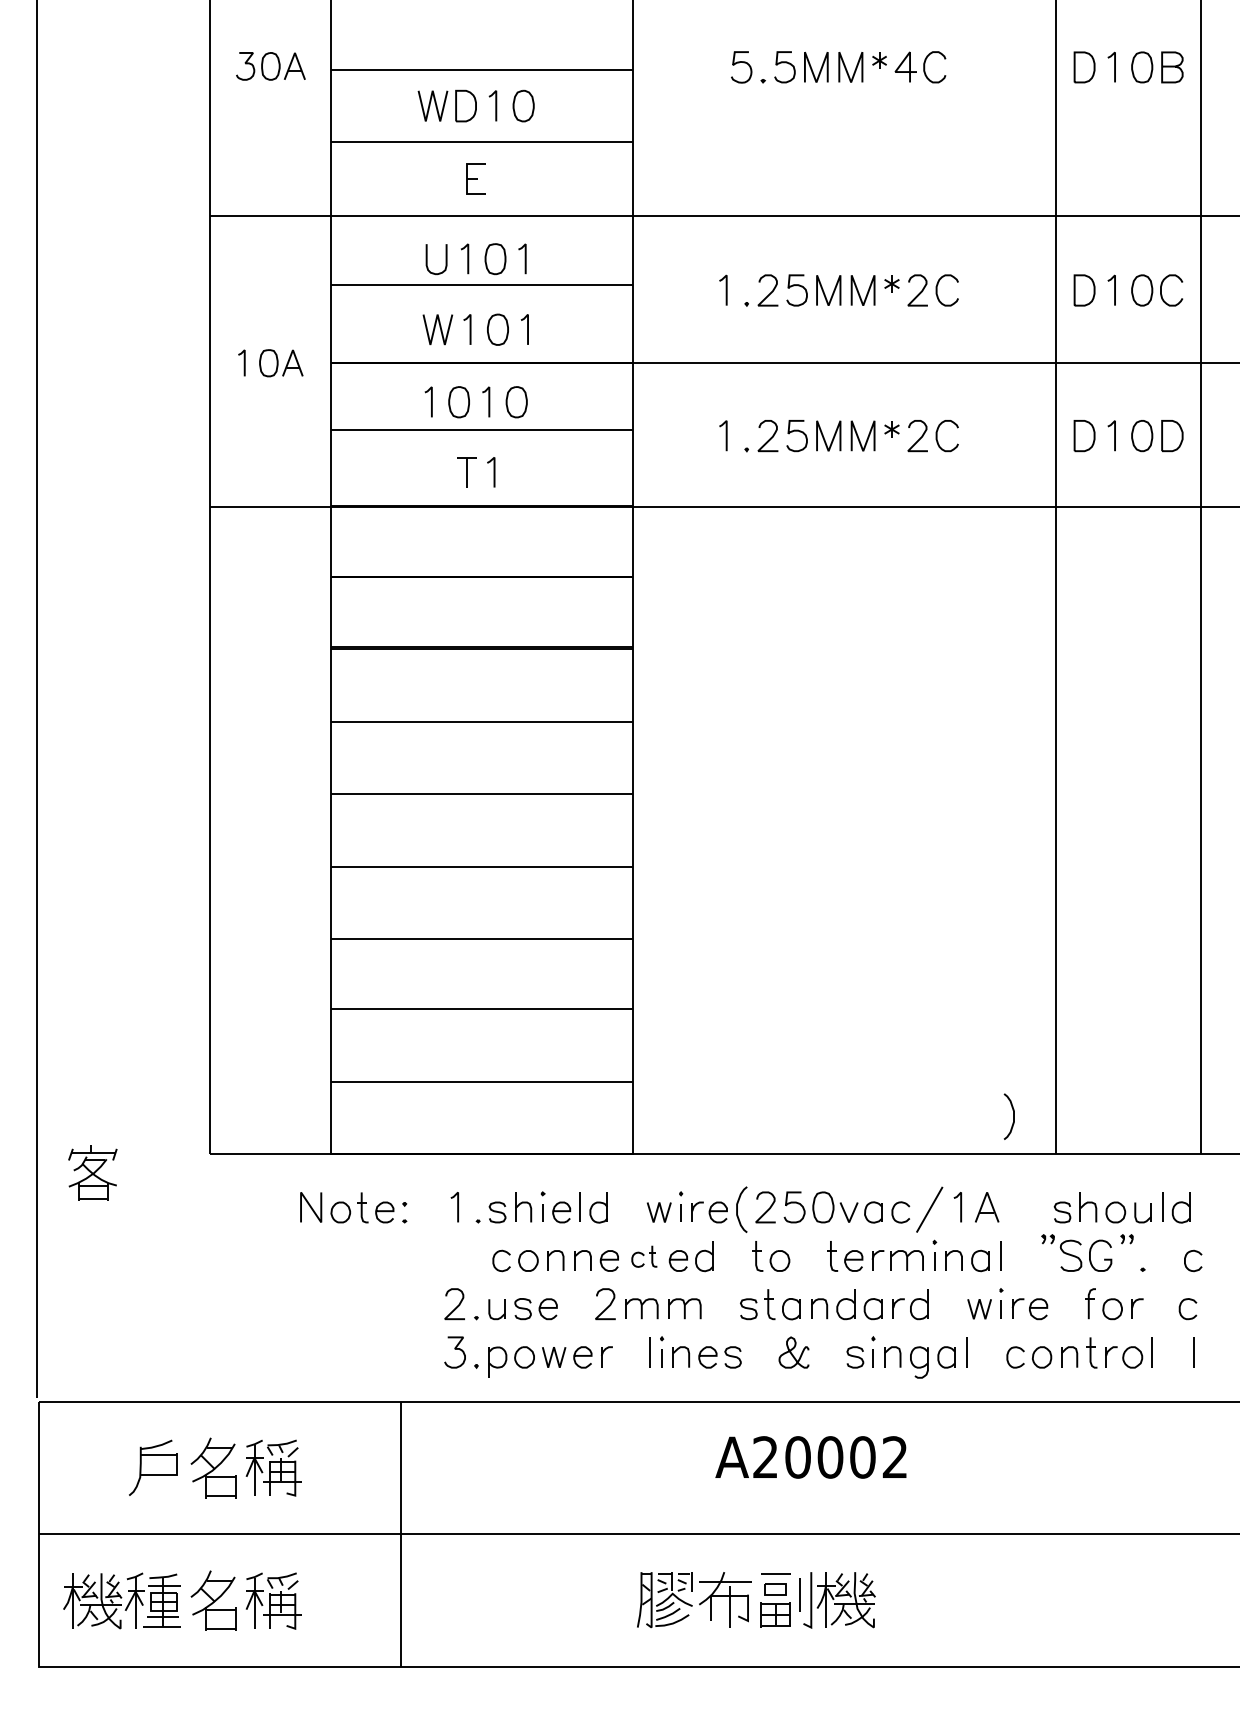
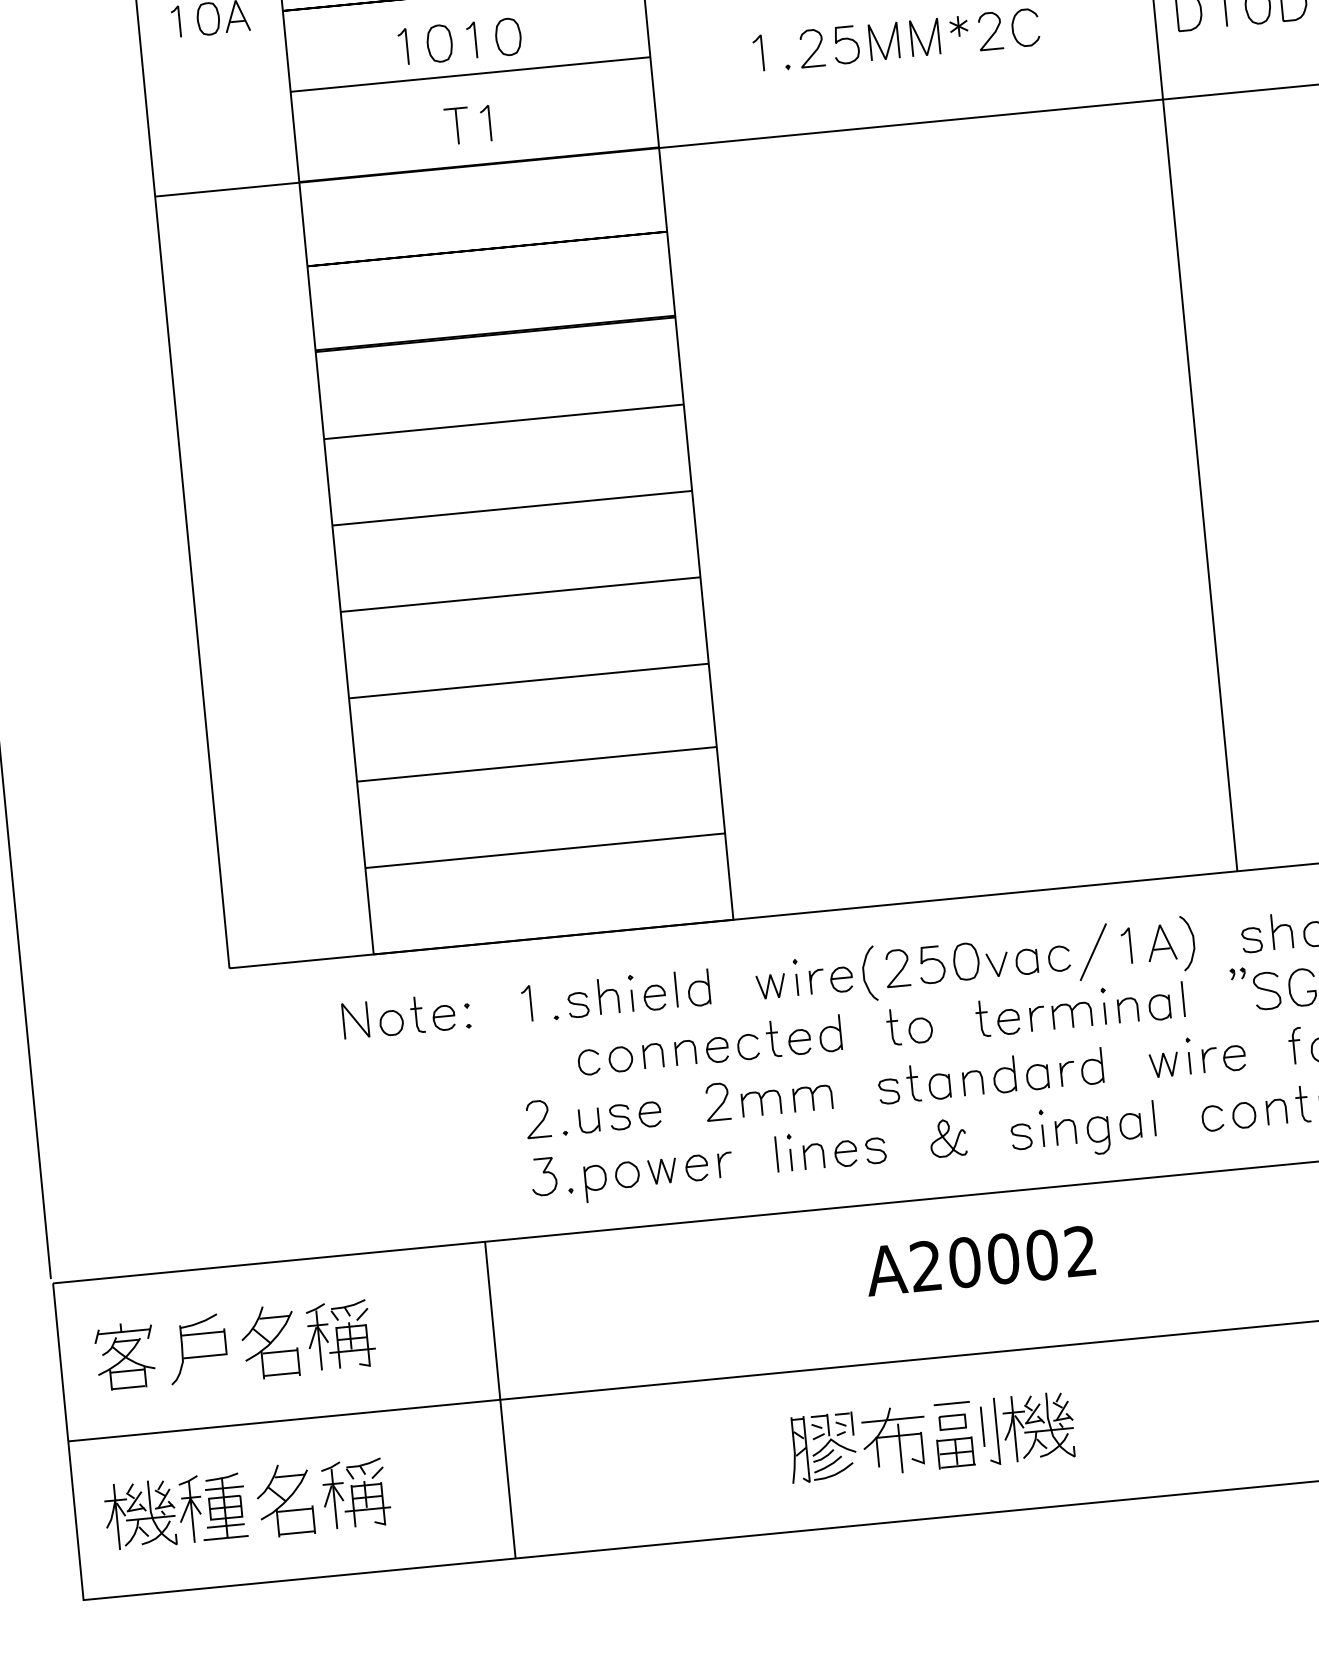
curve: (1013, 1116) -> (1193, 942), moved
part: (92, 1172) -> (124, 1355), moved
part: (644, 1256) -> (758, 1040), size x1.43

